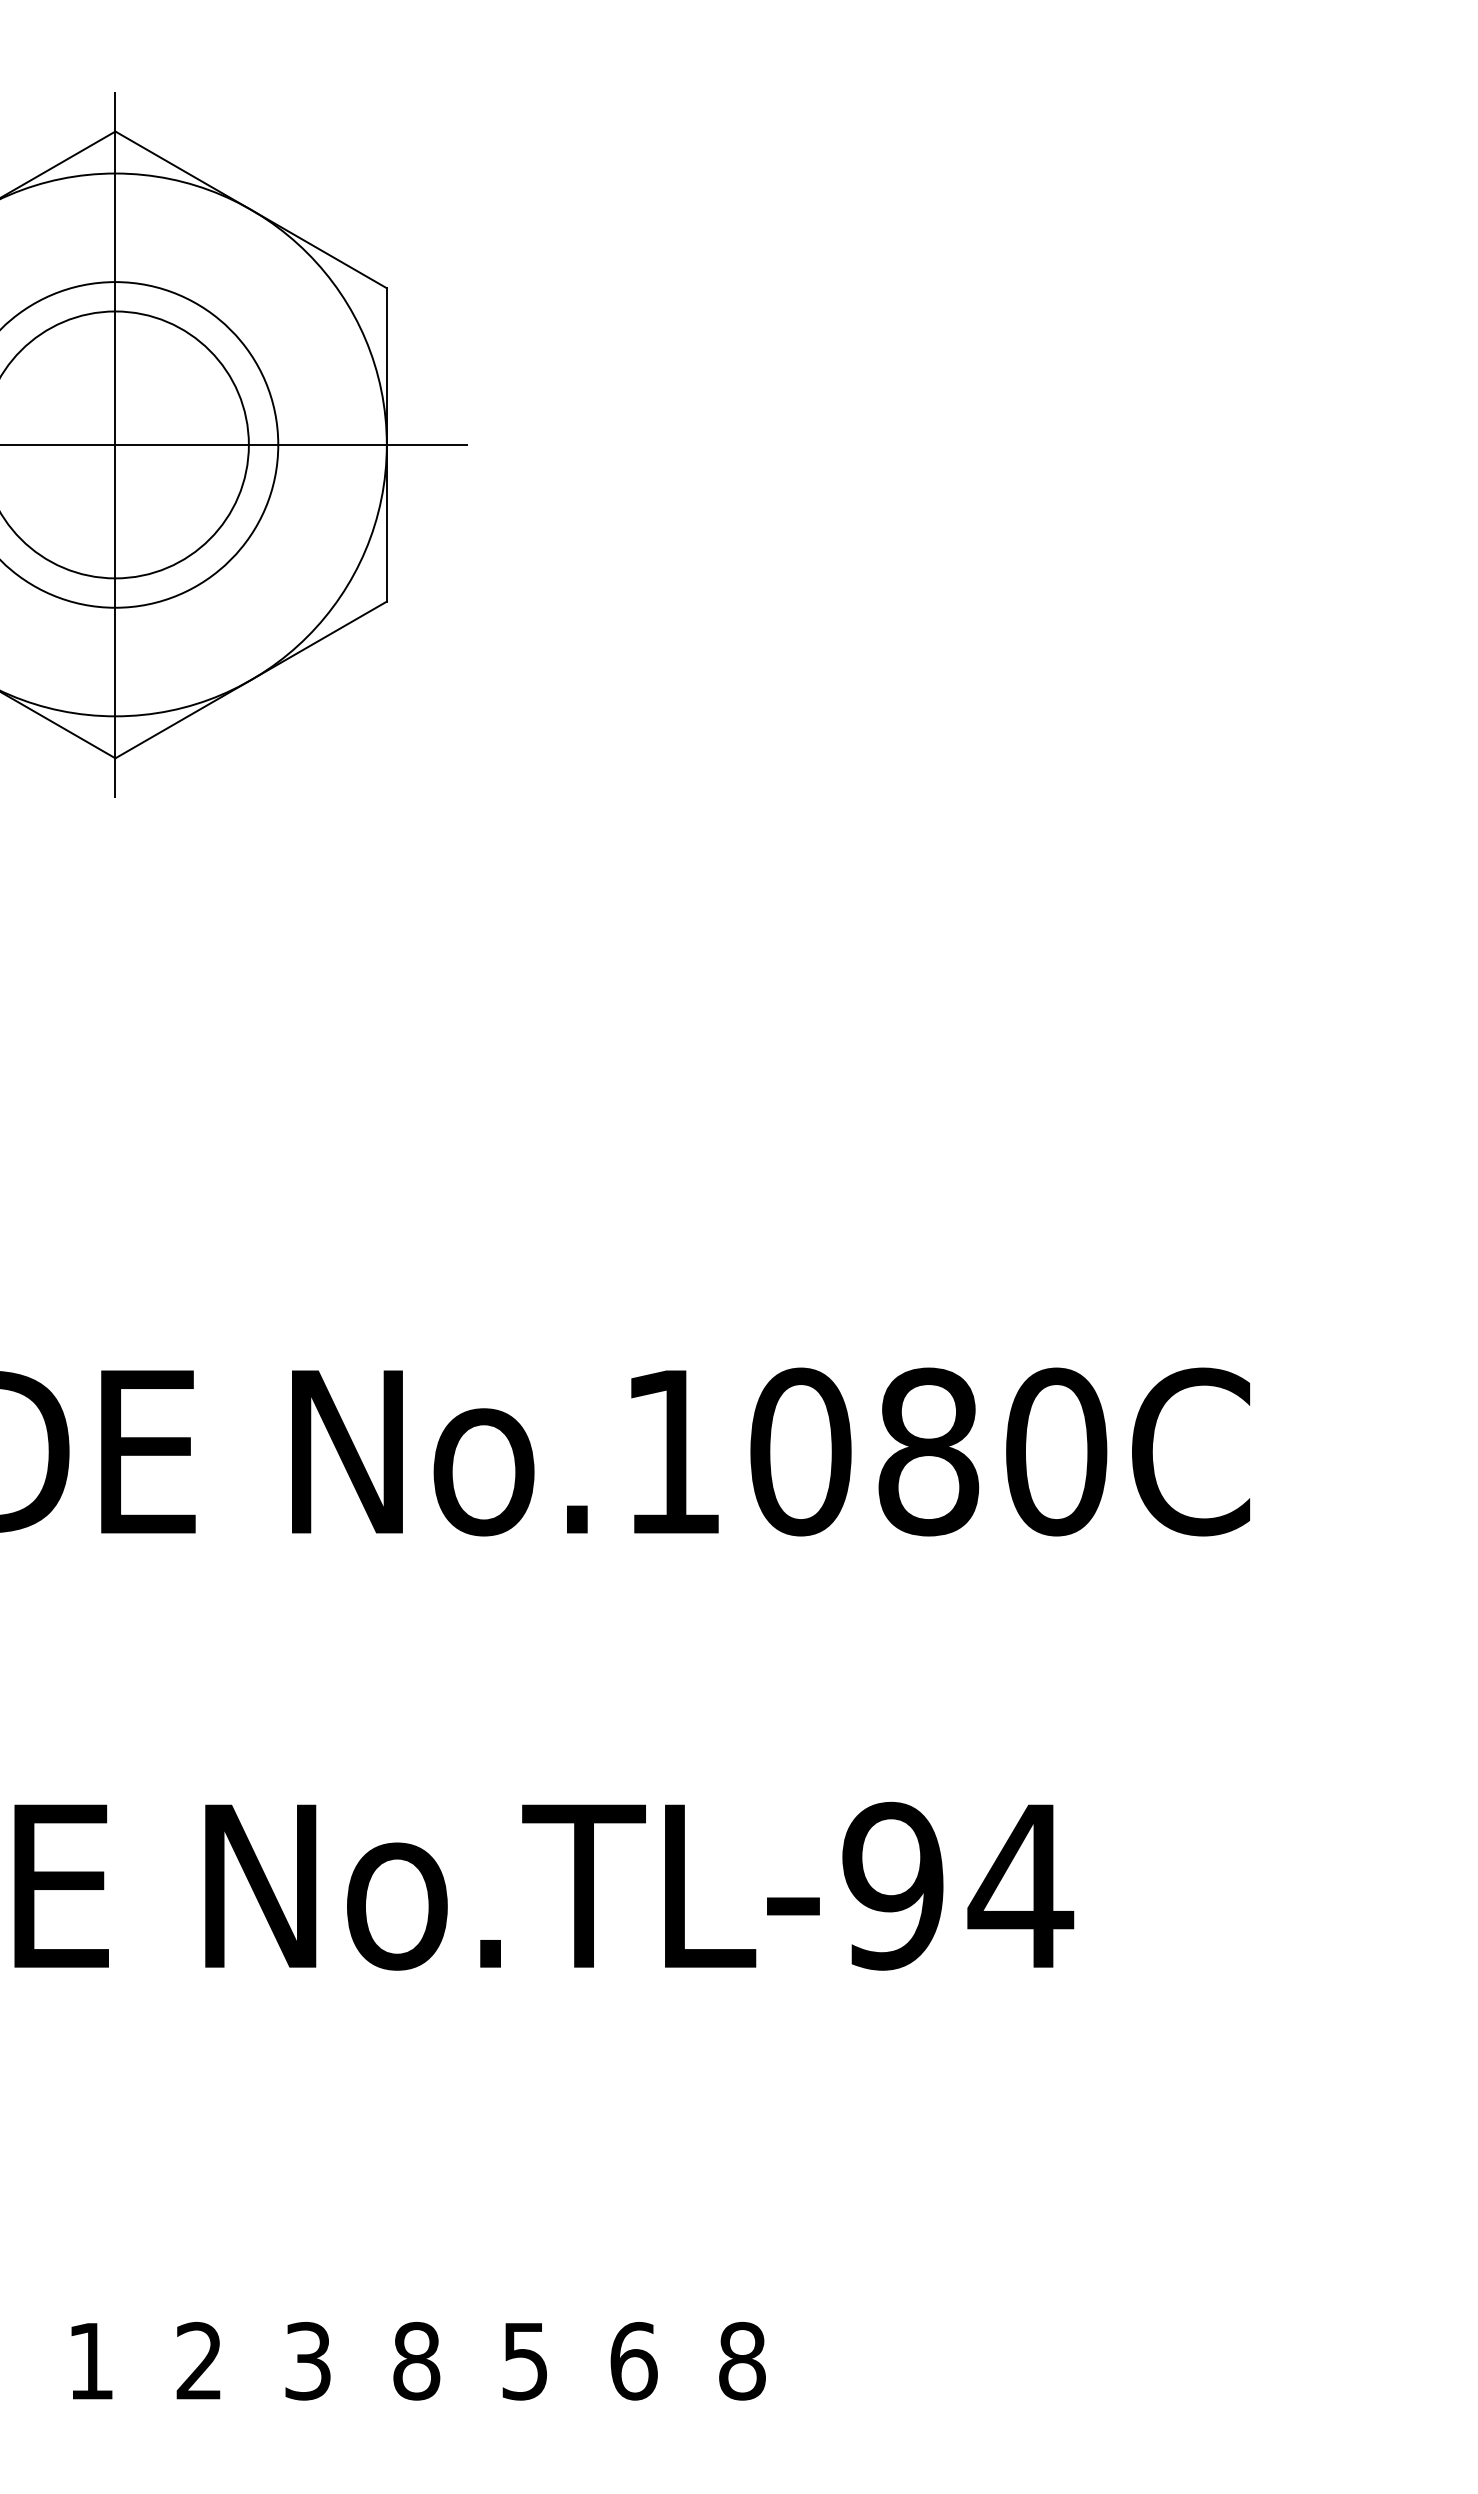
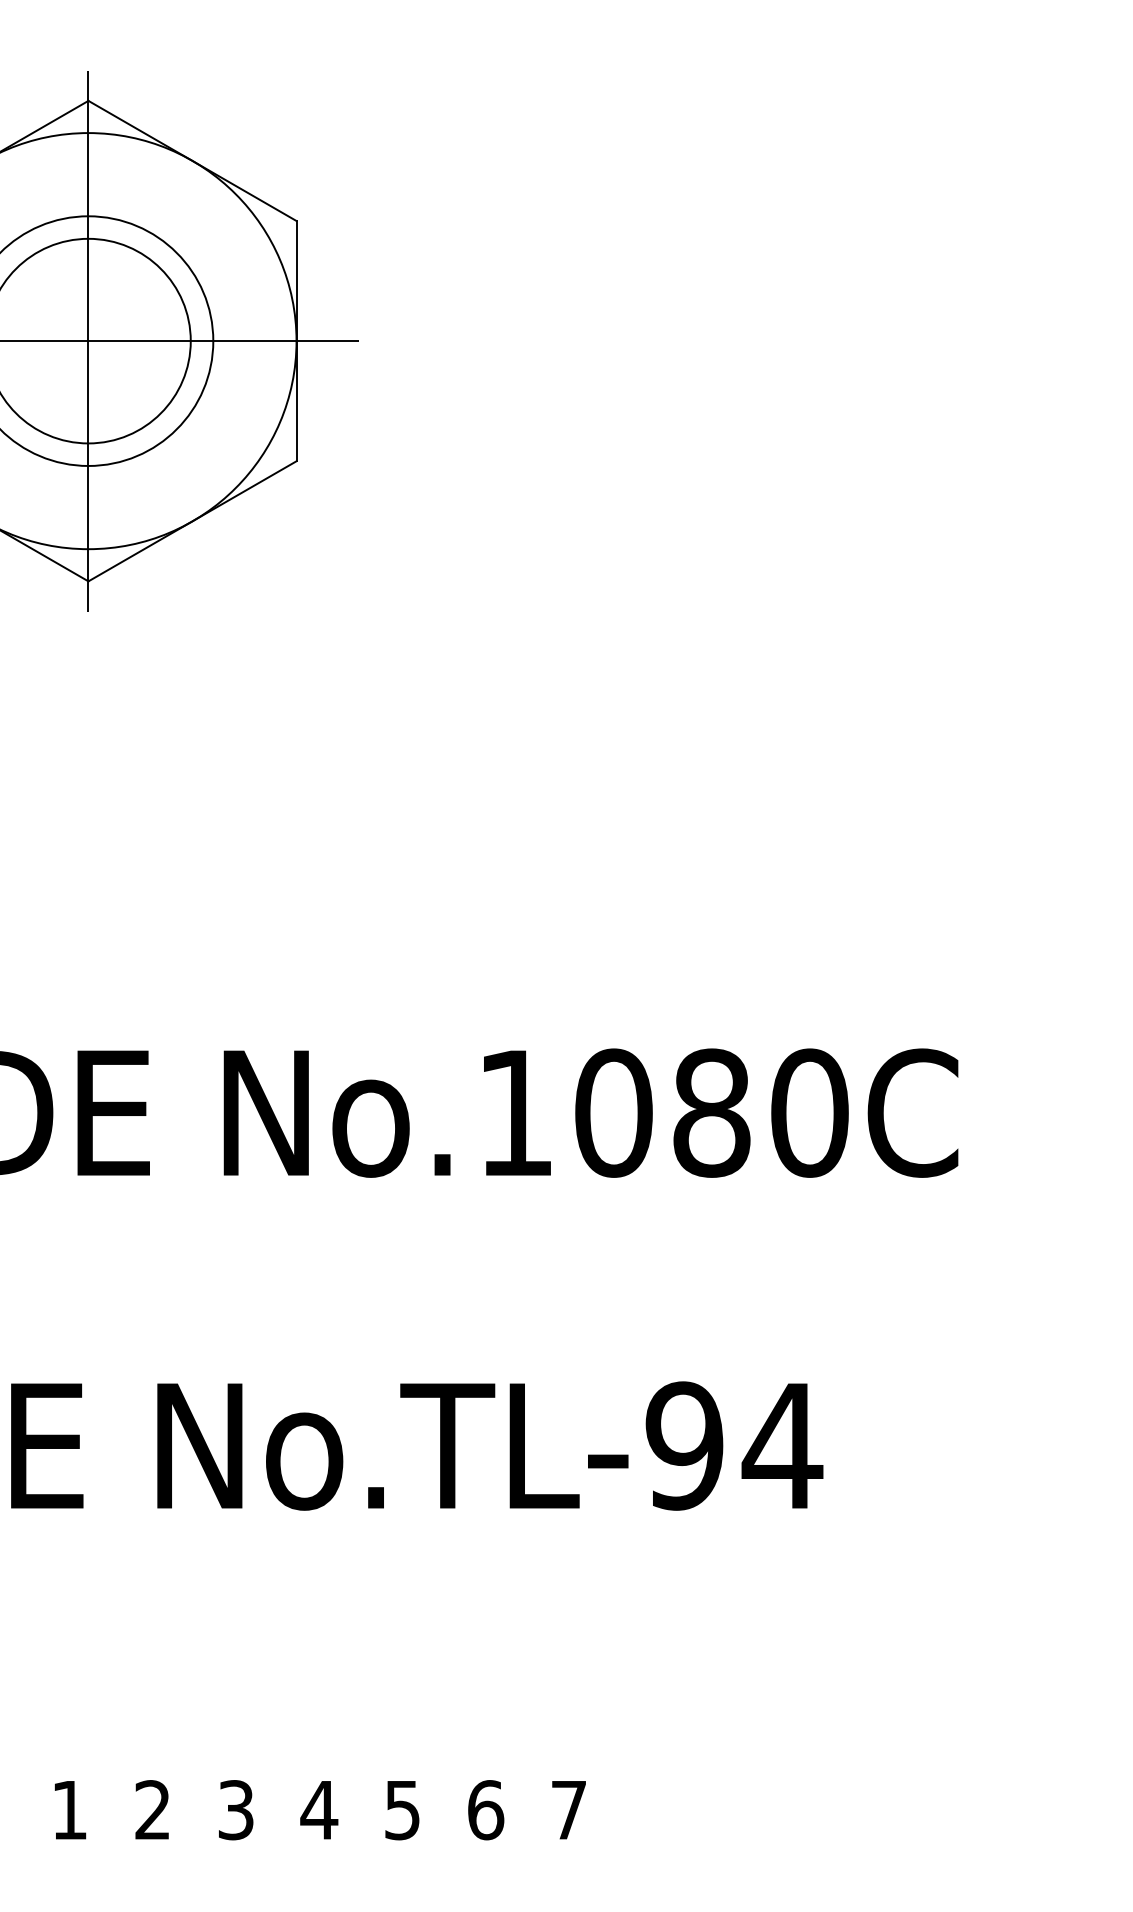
text: (416, 2360) -> (319, 1809), 8 -> 4
text: (742, 2360) -> (569, 1809), 8 -> 7

